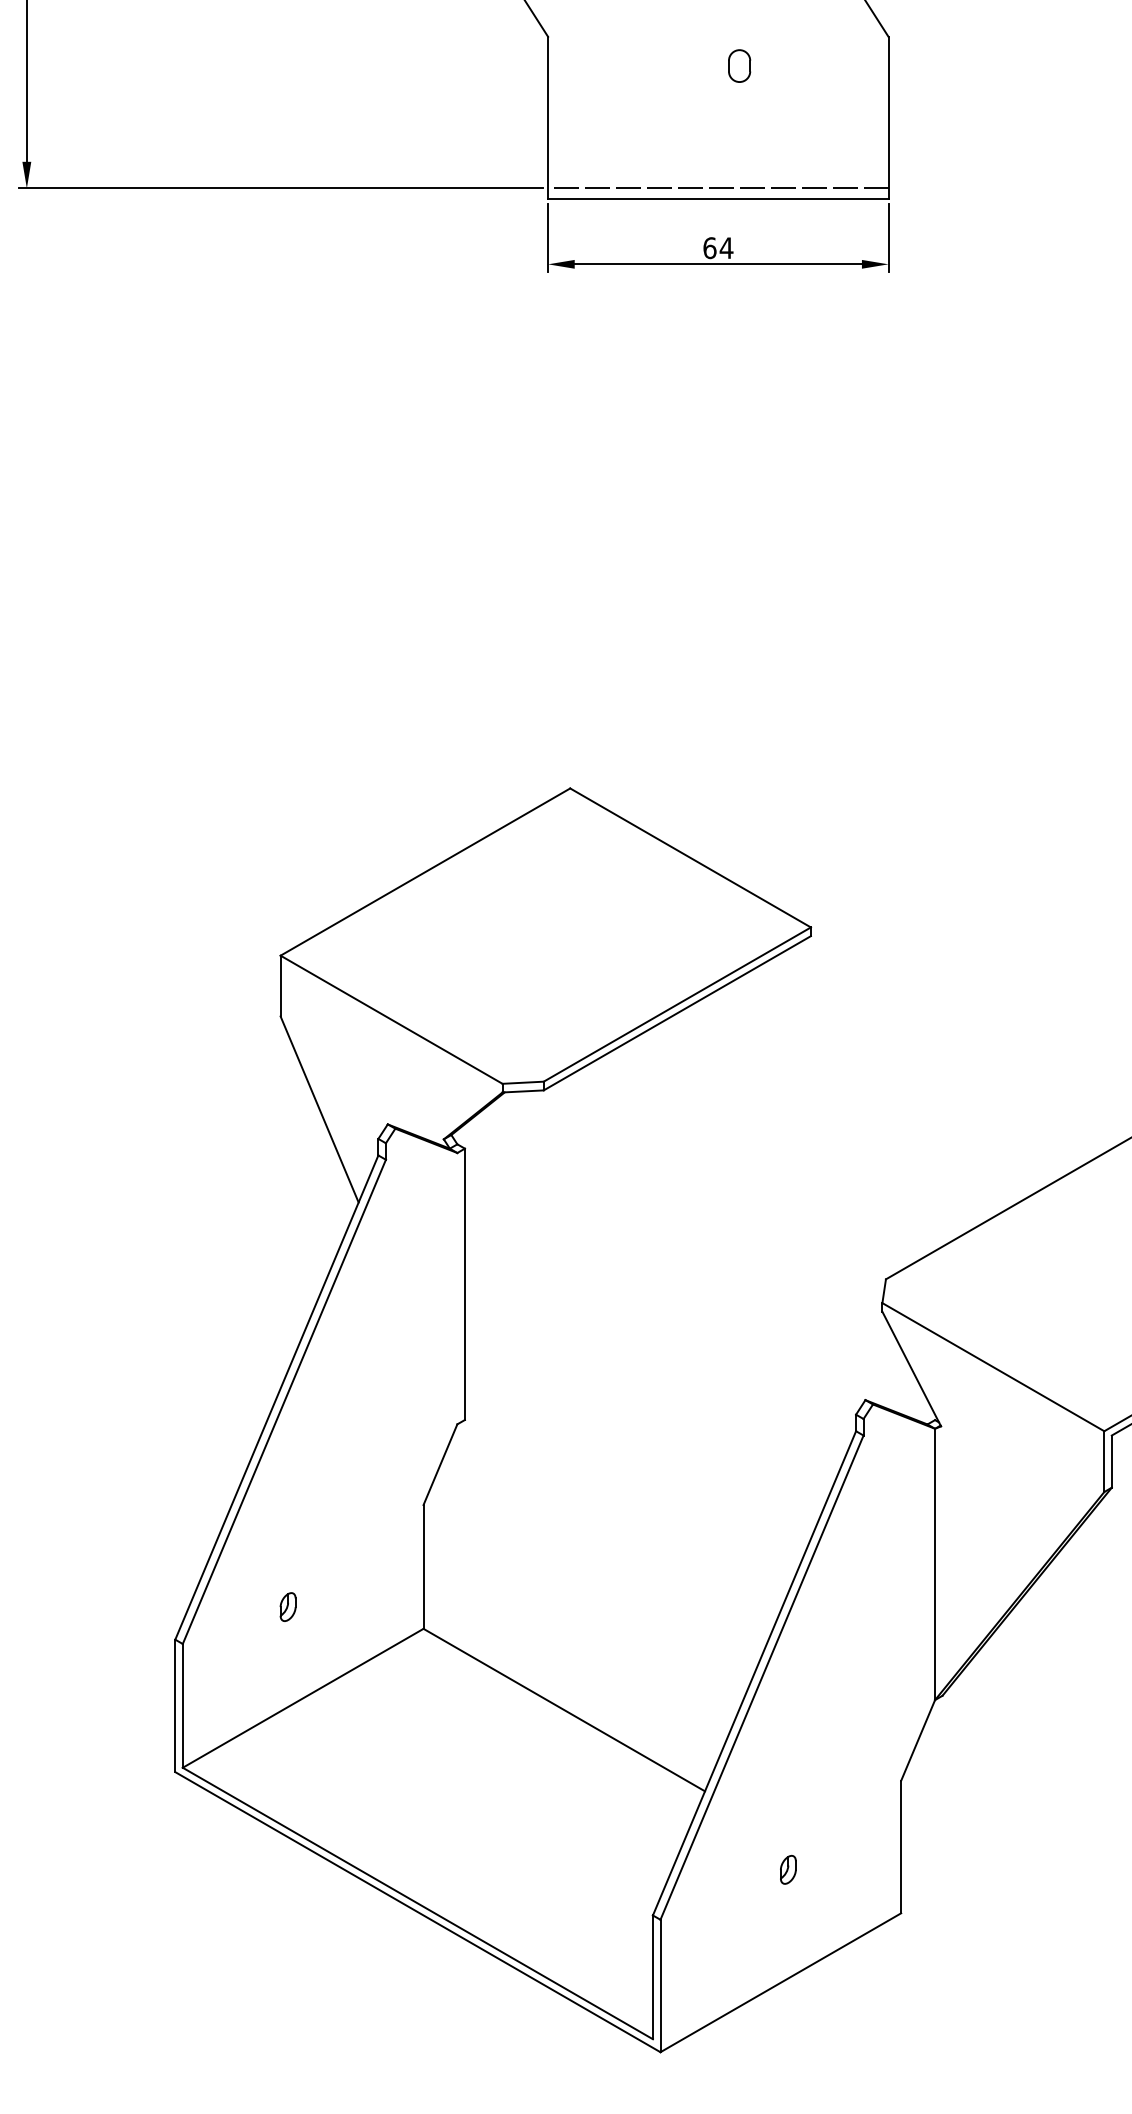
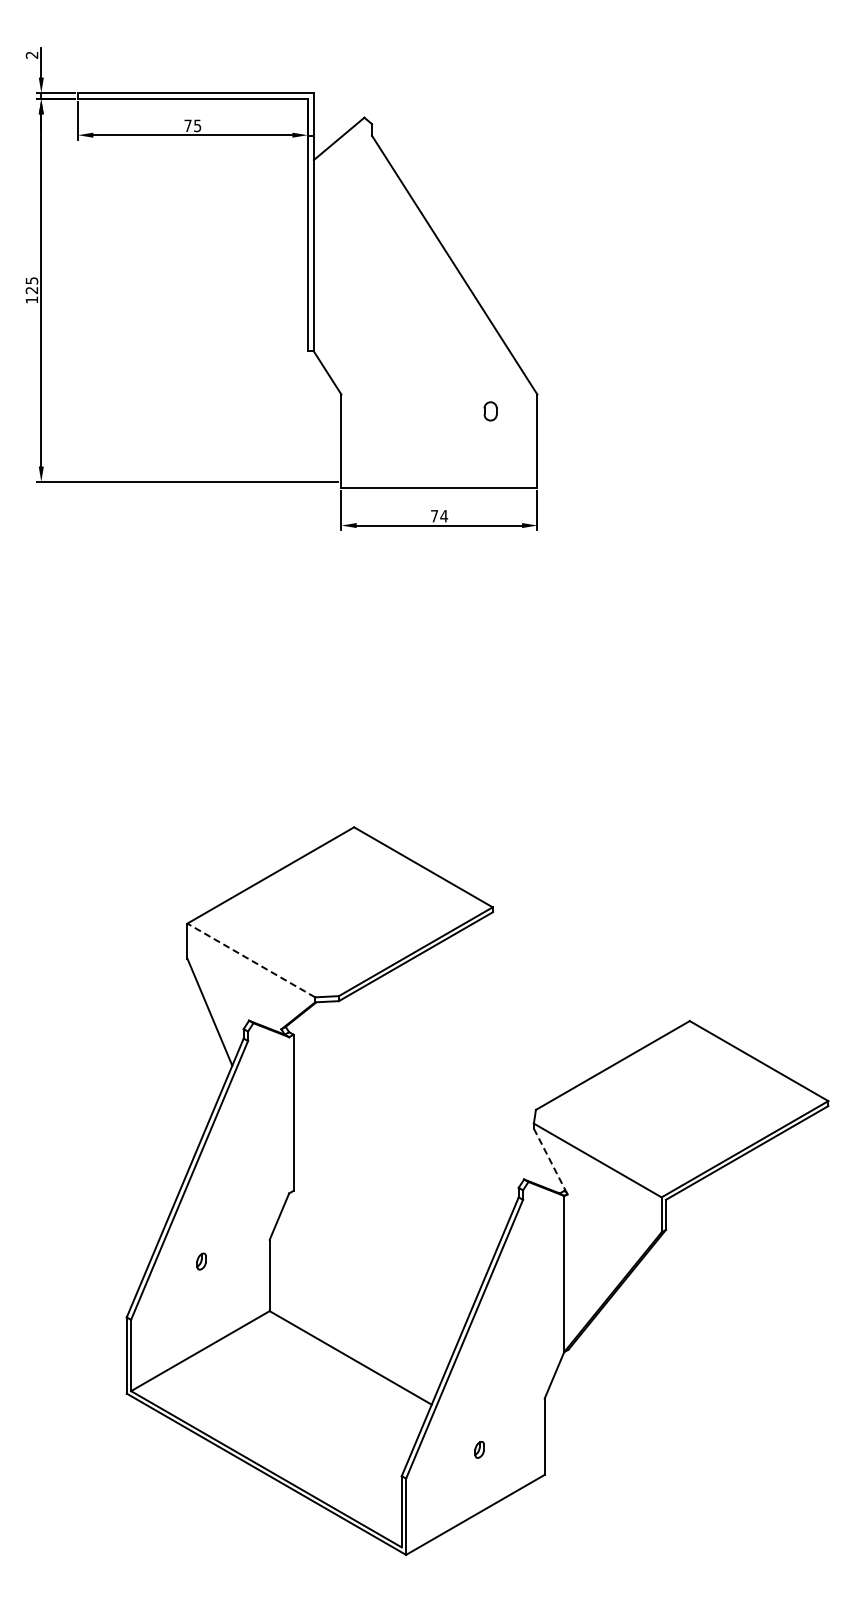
part: (739, 66) -> (490, 411), moved
line: (718, 187) -> (439, 481), removed
text: (709, 248) -> (434, 516), 64 -> 74
line: (391, 1019) -> (251, 960), solid -> dashed
line: (912, 1370) -> (551, 1162), solid -> dashed
part: (287, 1606) -> (201, 1261), moved

